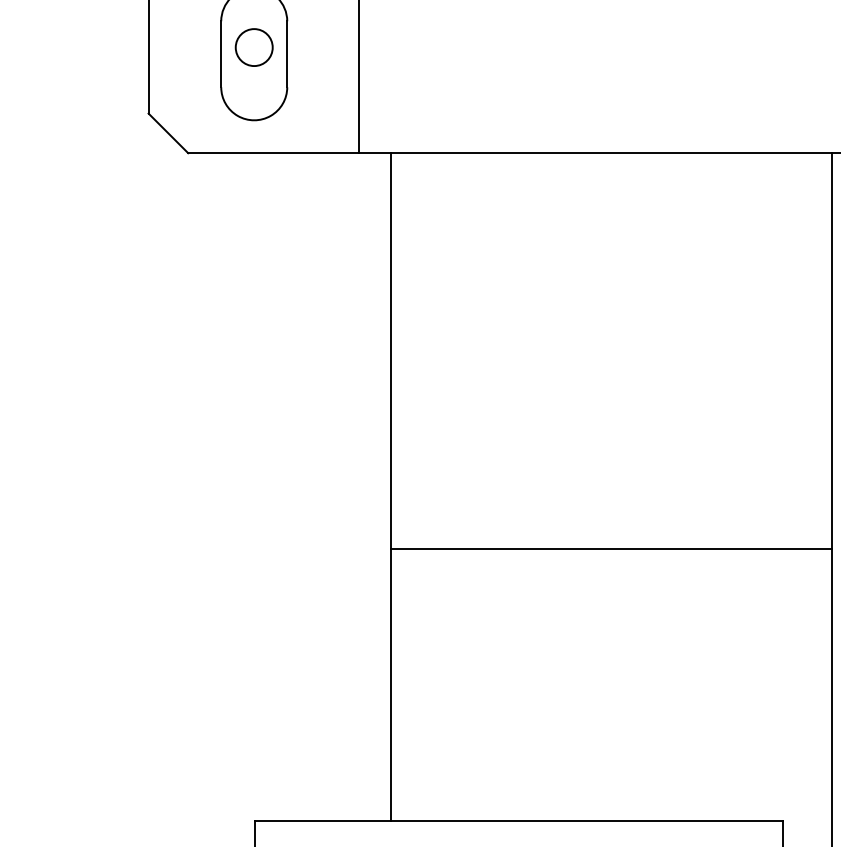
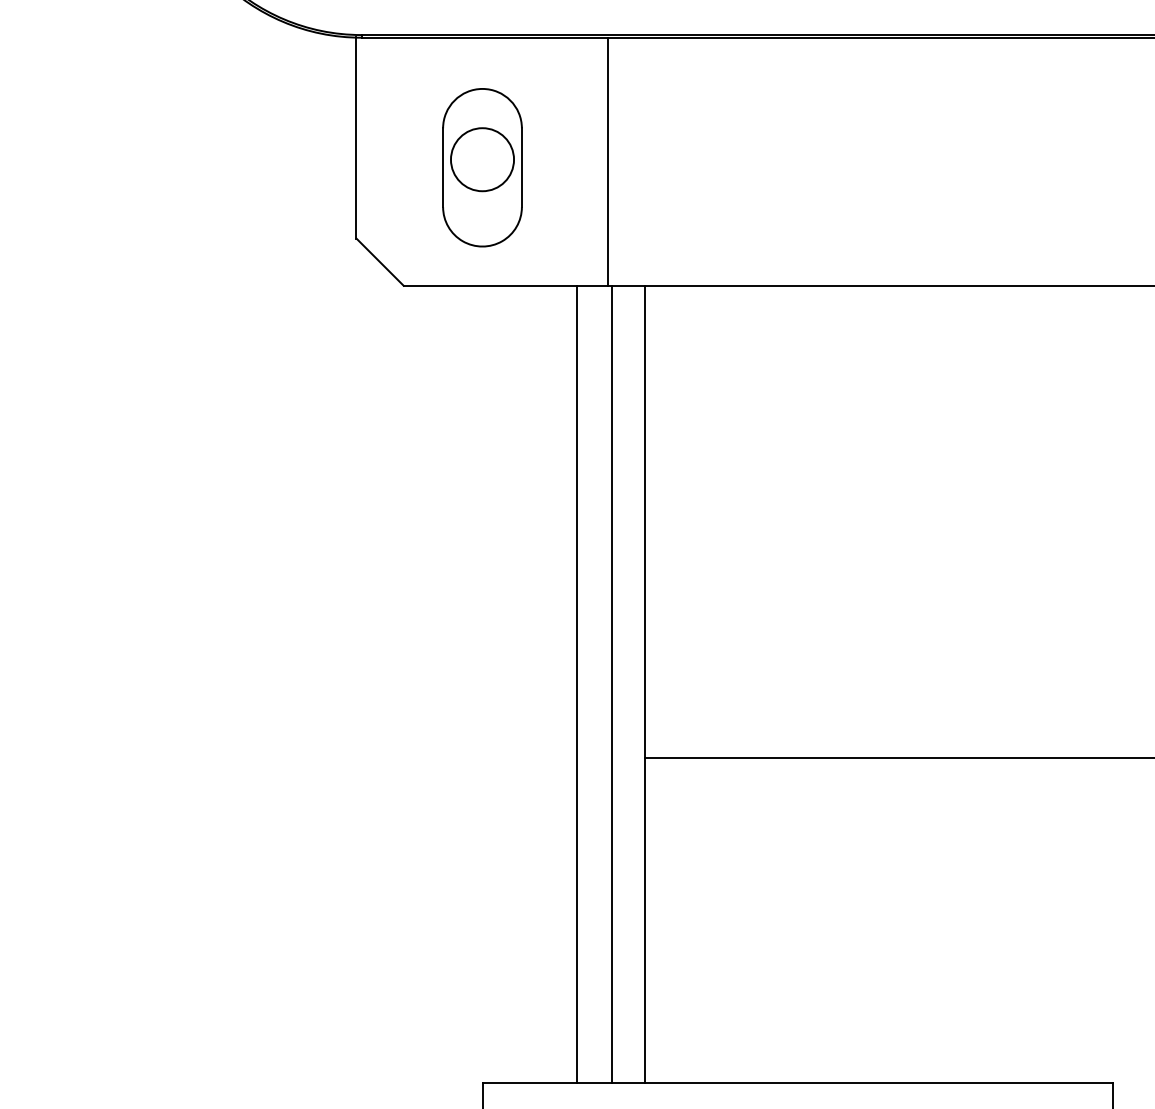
circle: (254, 47) -> (482, 159), size x1.43
line: (333, 487) -> (577, 684), added
line: (362, 487) -> (611, 684), added

